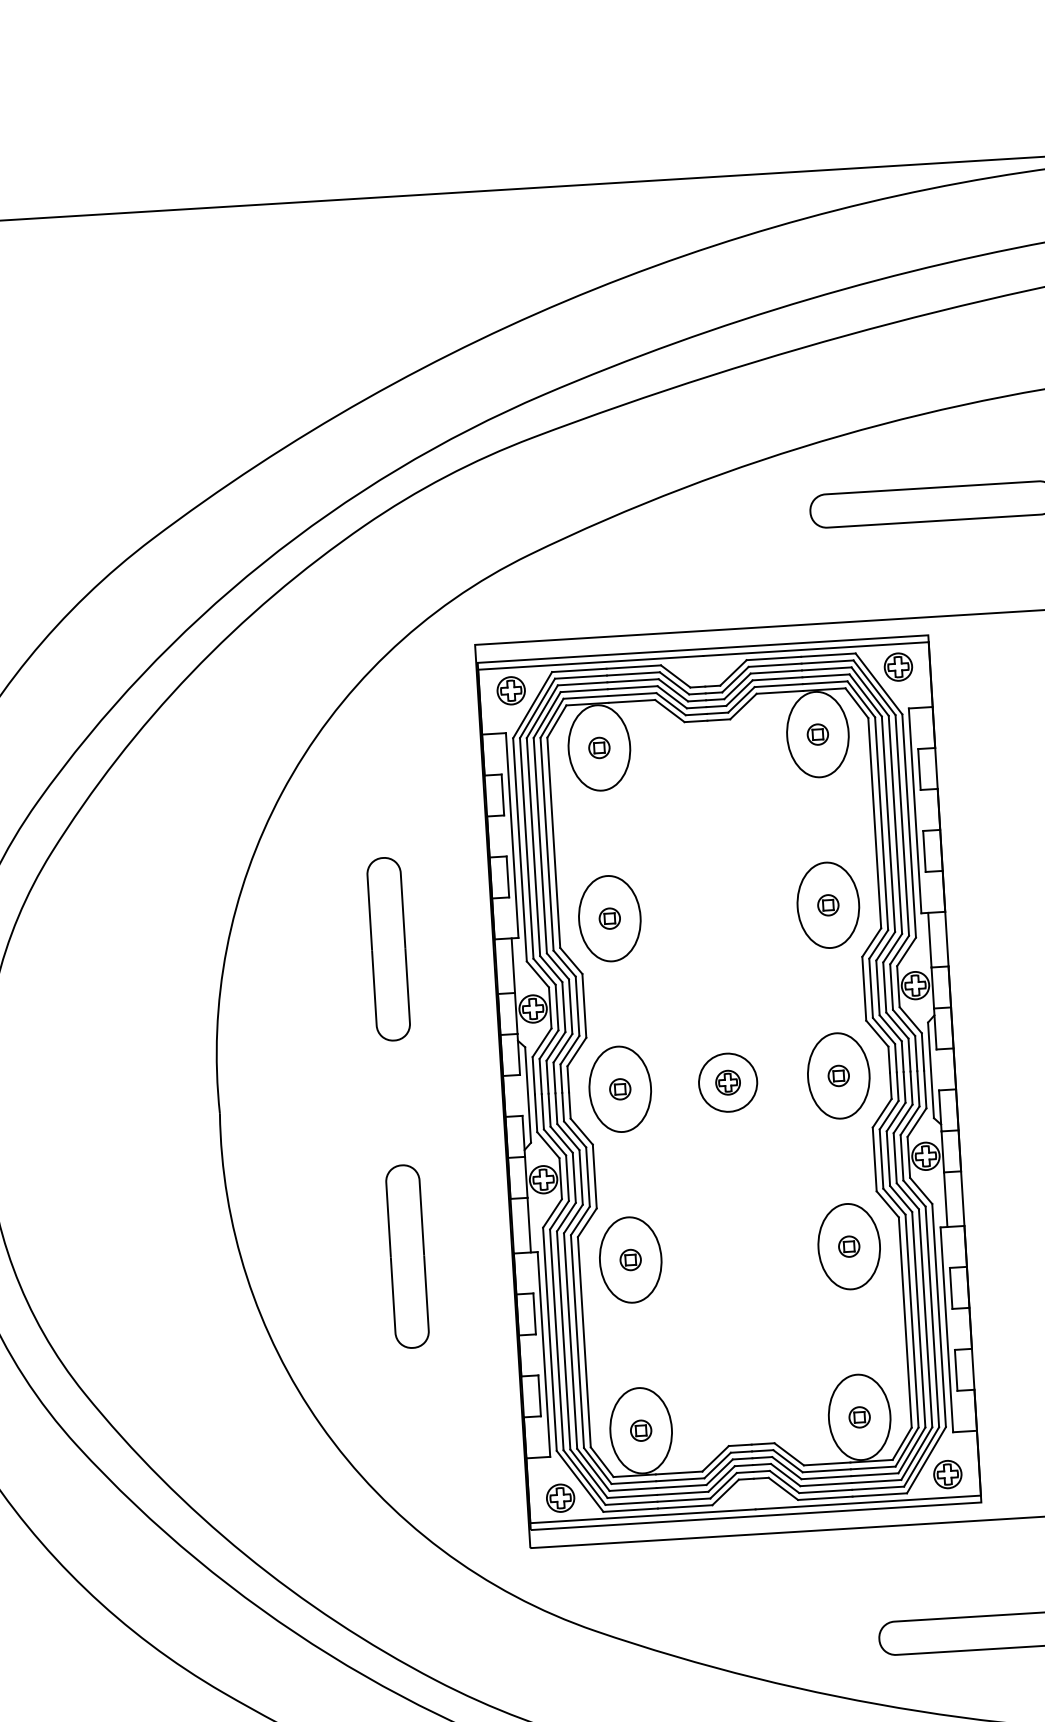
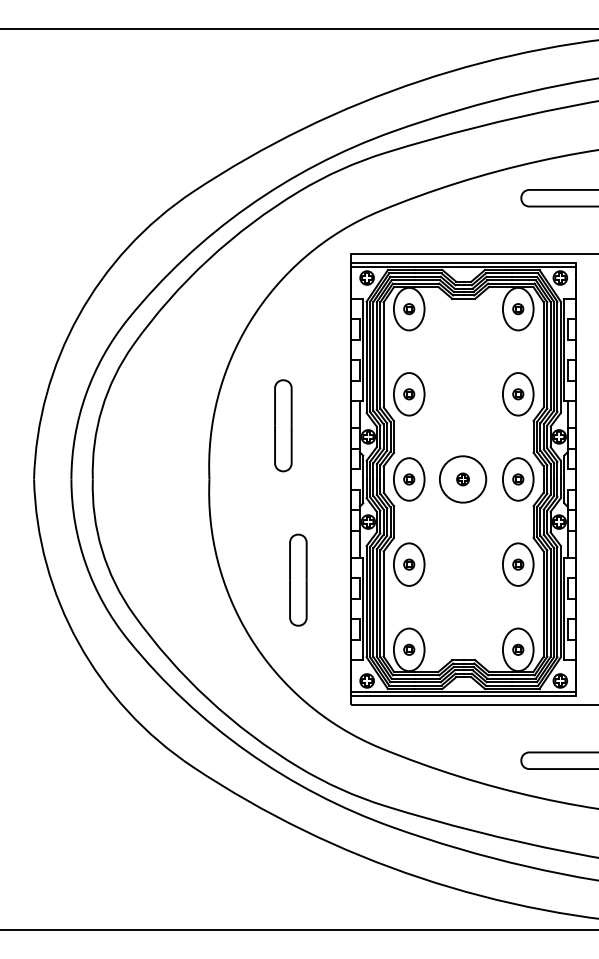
part: (388, 948) -> (283, 425), moved
circle: (726, 1080) -> (462, 478), size x1.6
part: (407, 1255) -> (298, 579), moved

